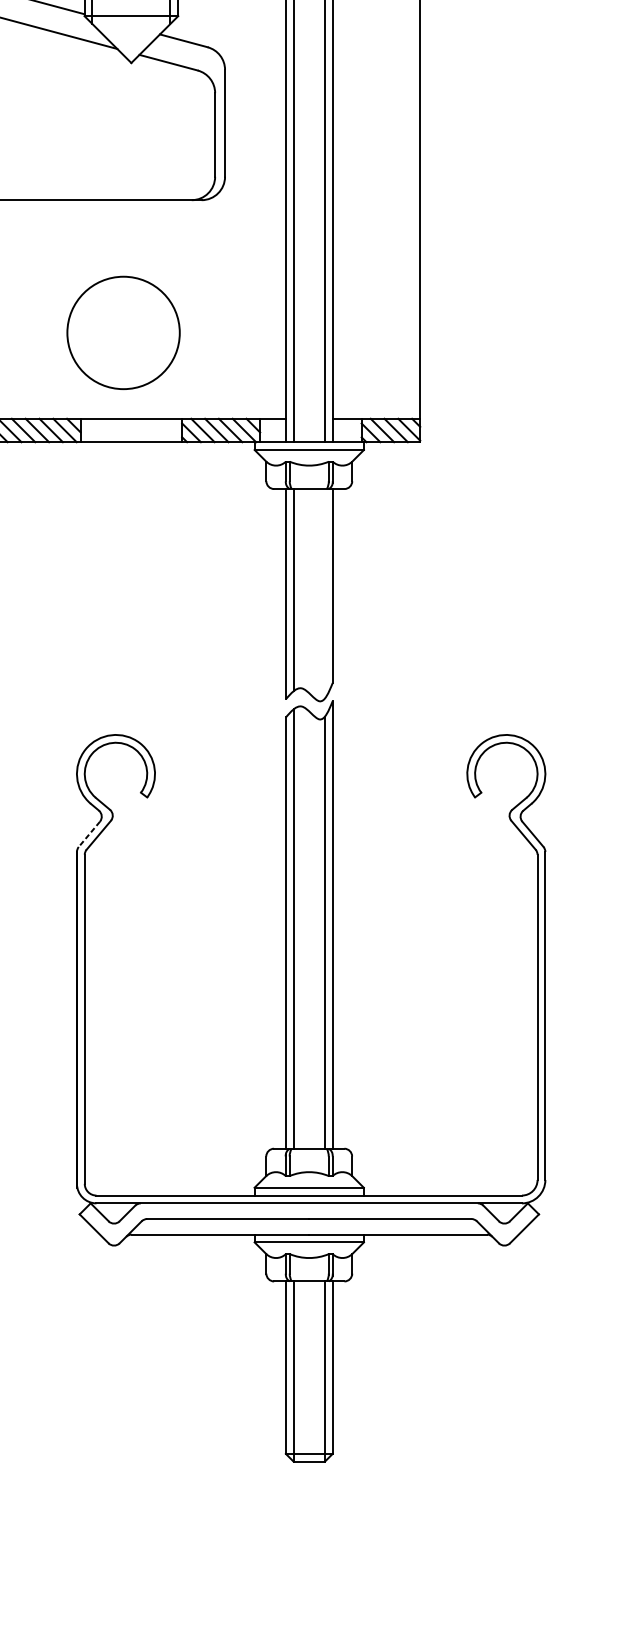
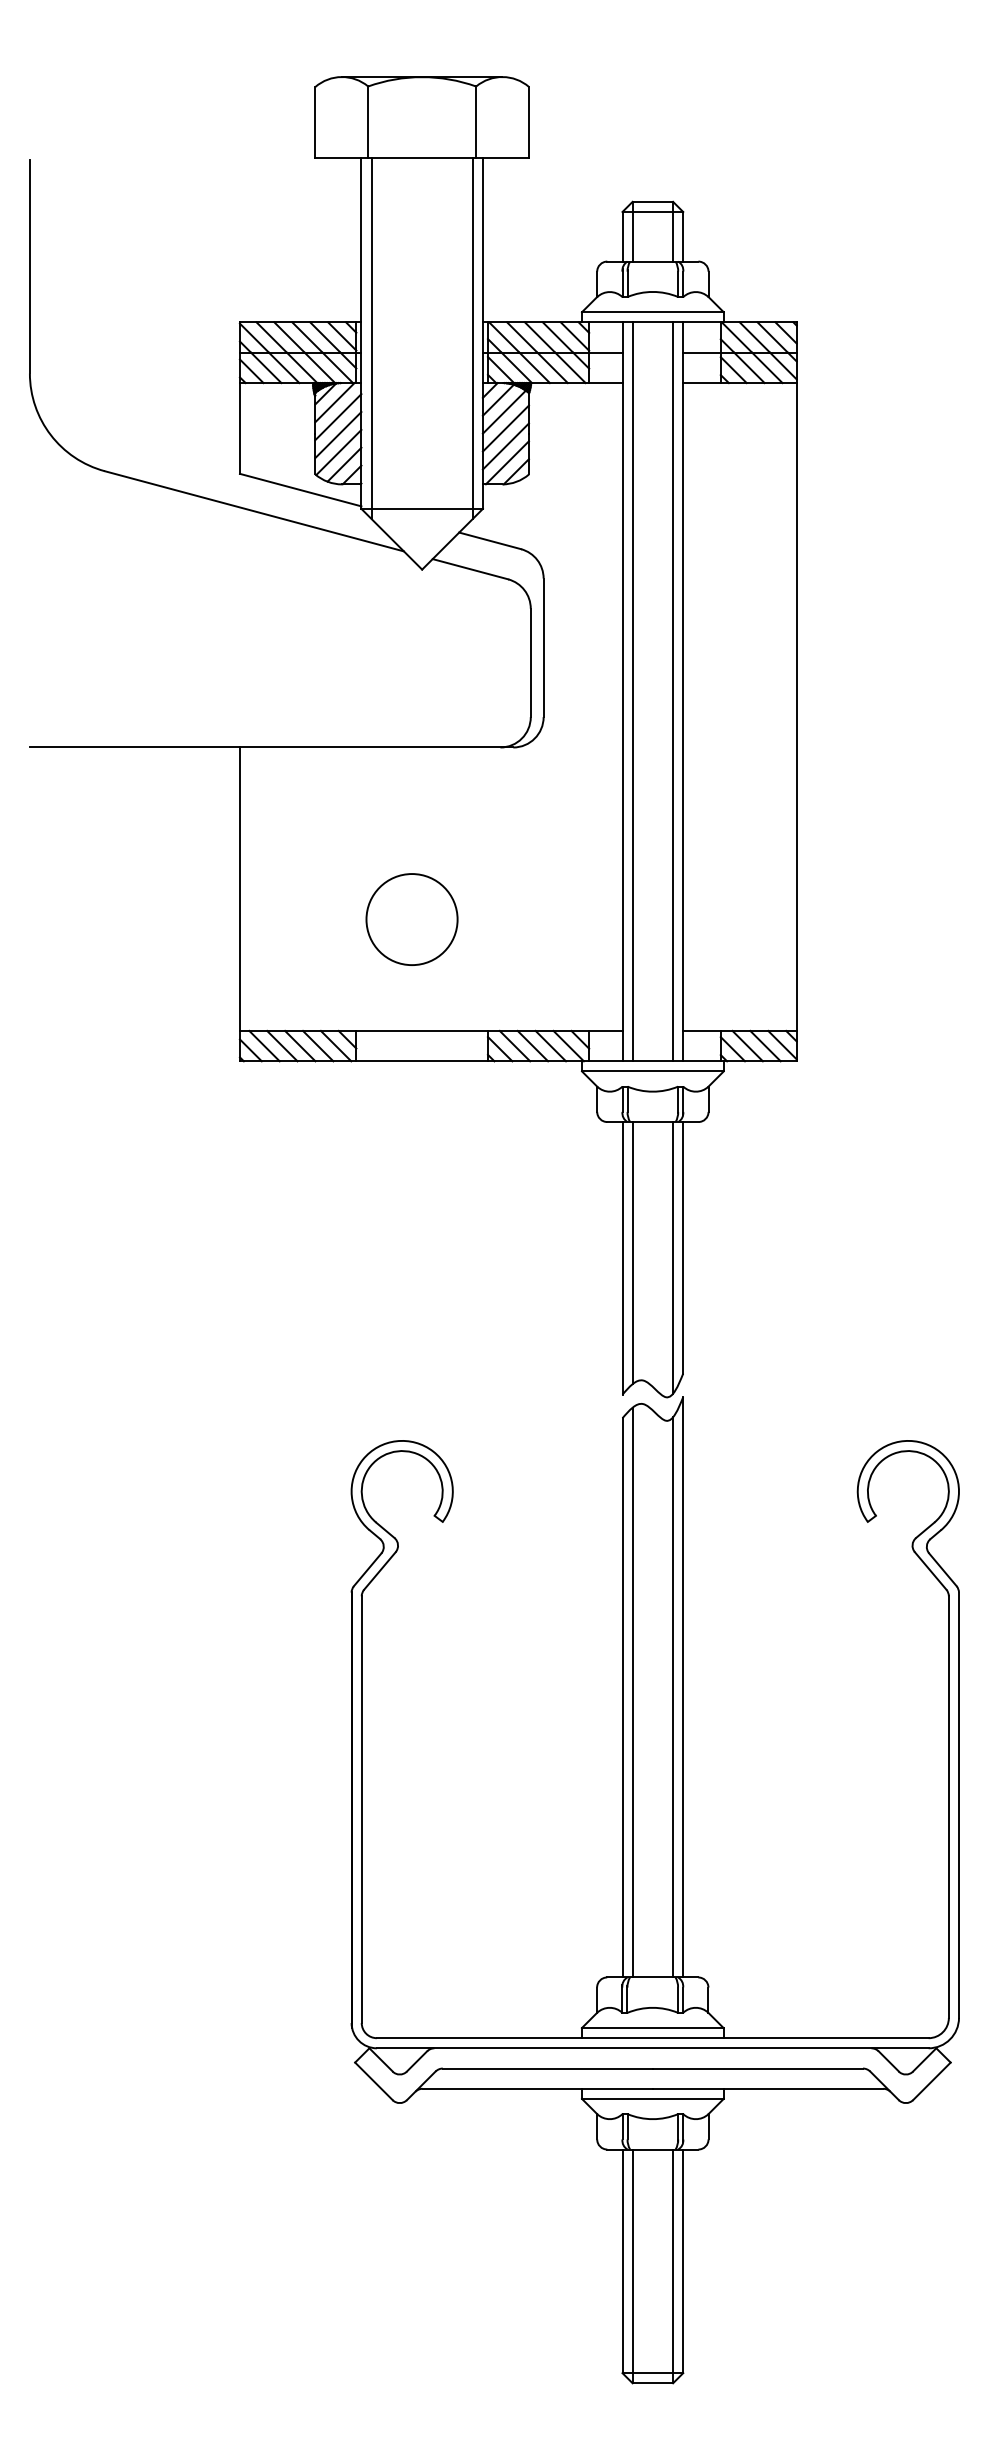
circle: (123, 332) -> (411, 919), size x0.62
line: (325, 593) -> (673, 1257), added
line: (89, 834) -> (367, 1570), dashed -> solid

